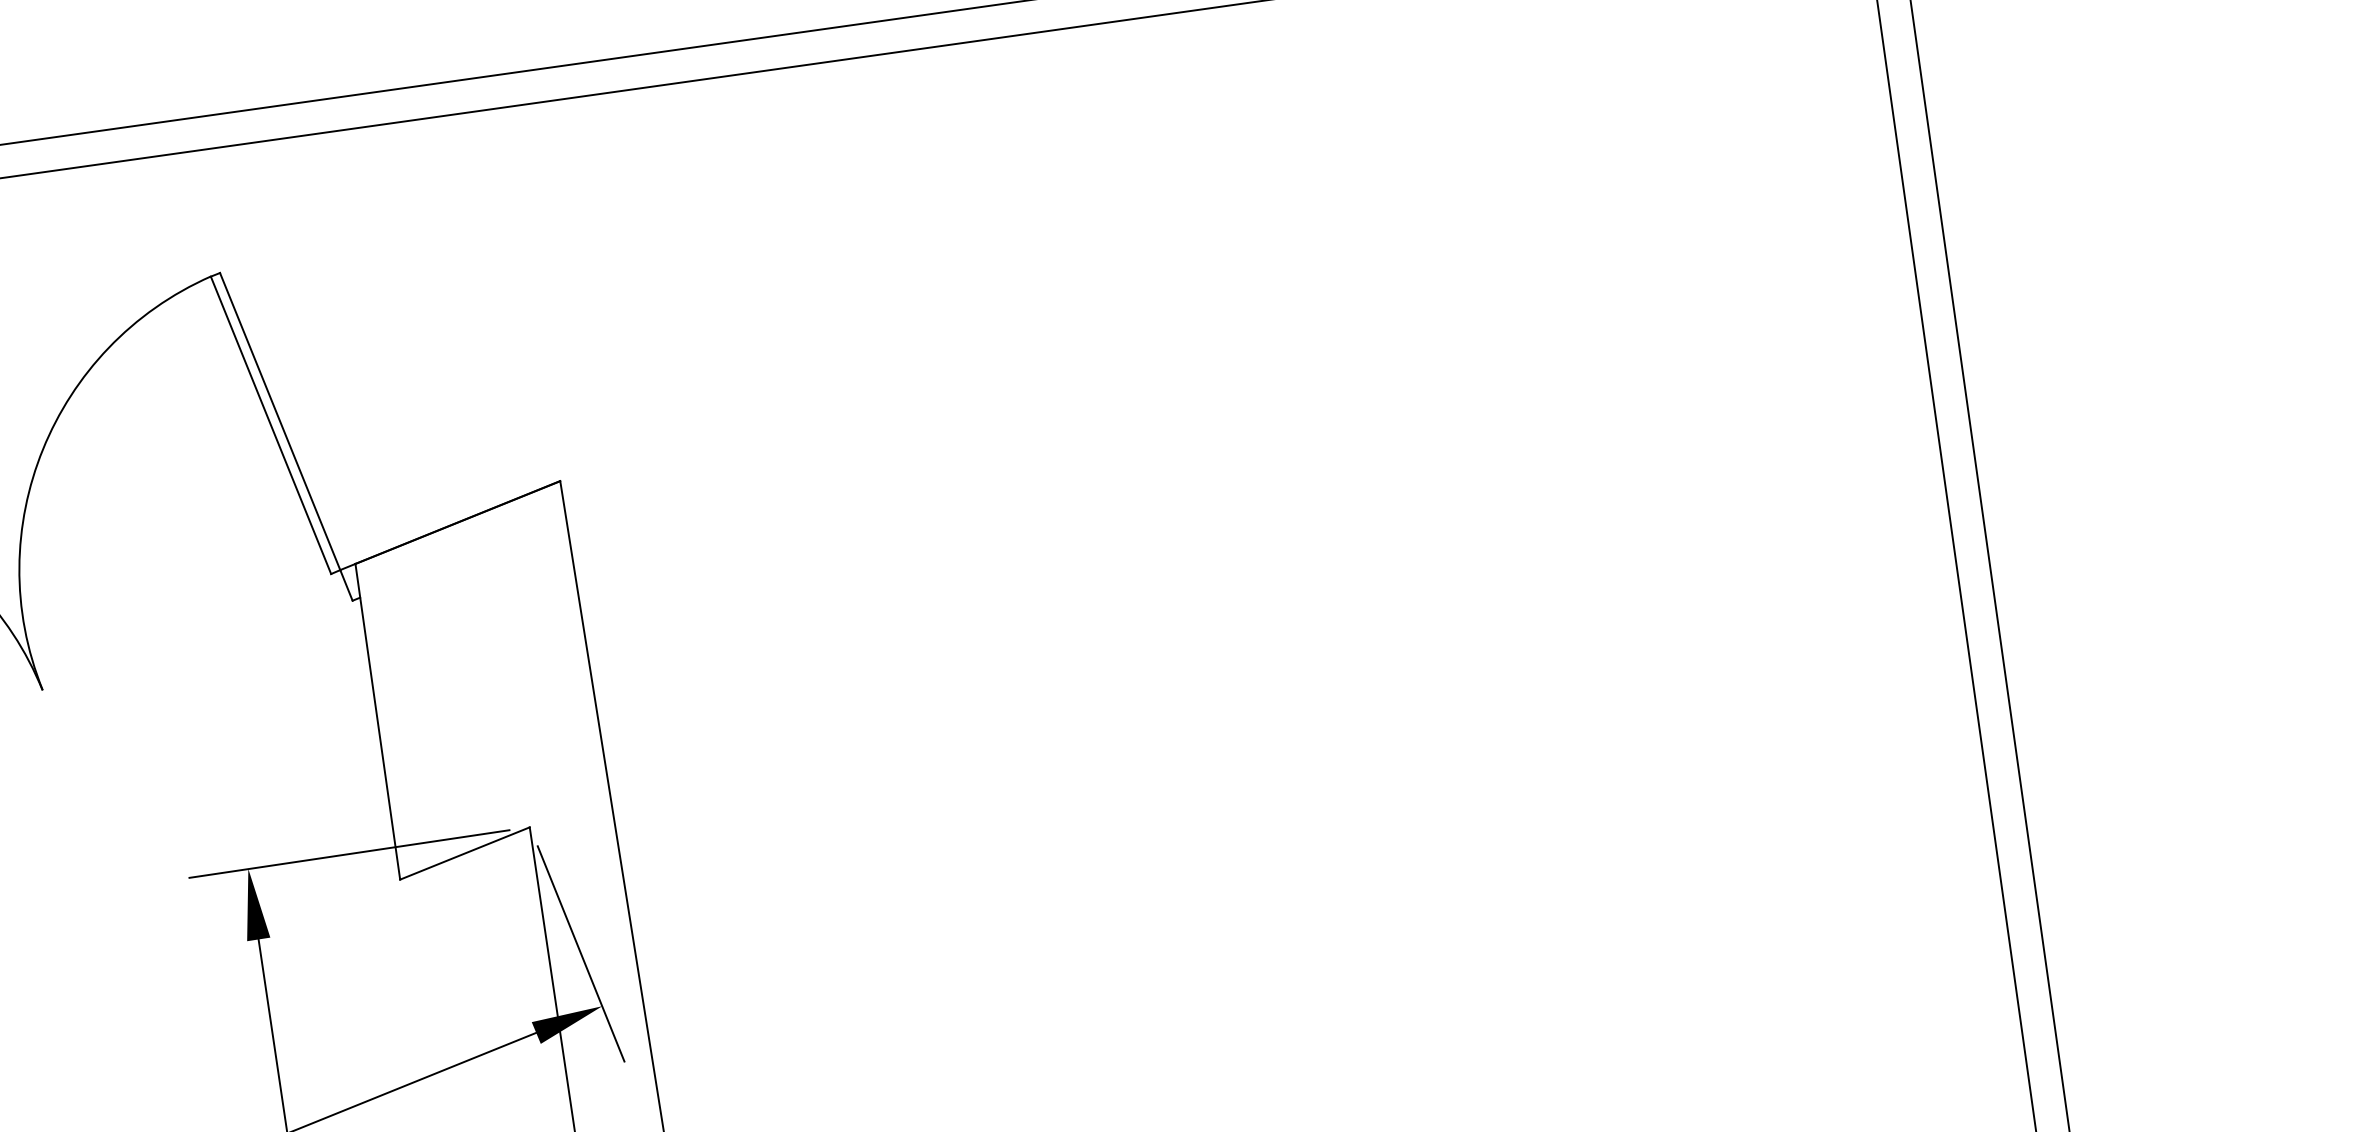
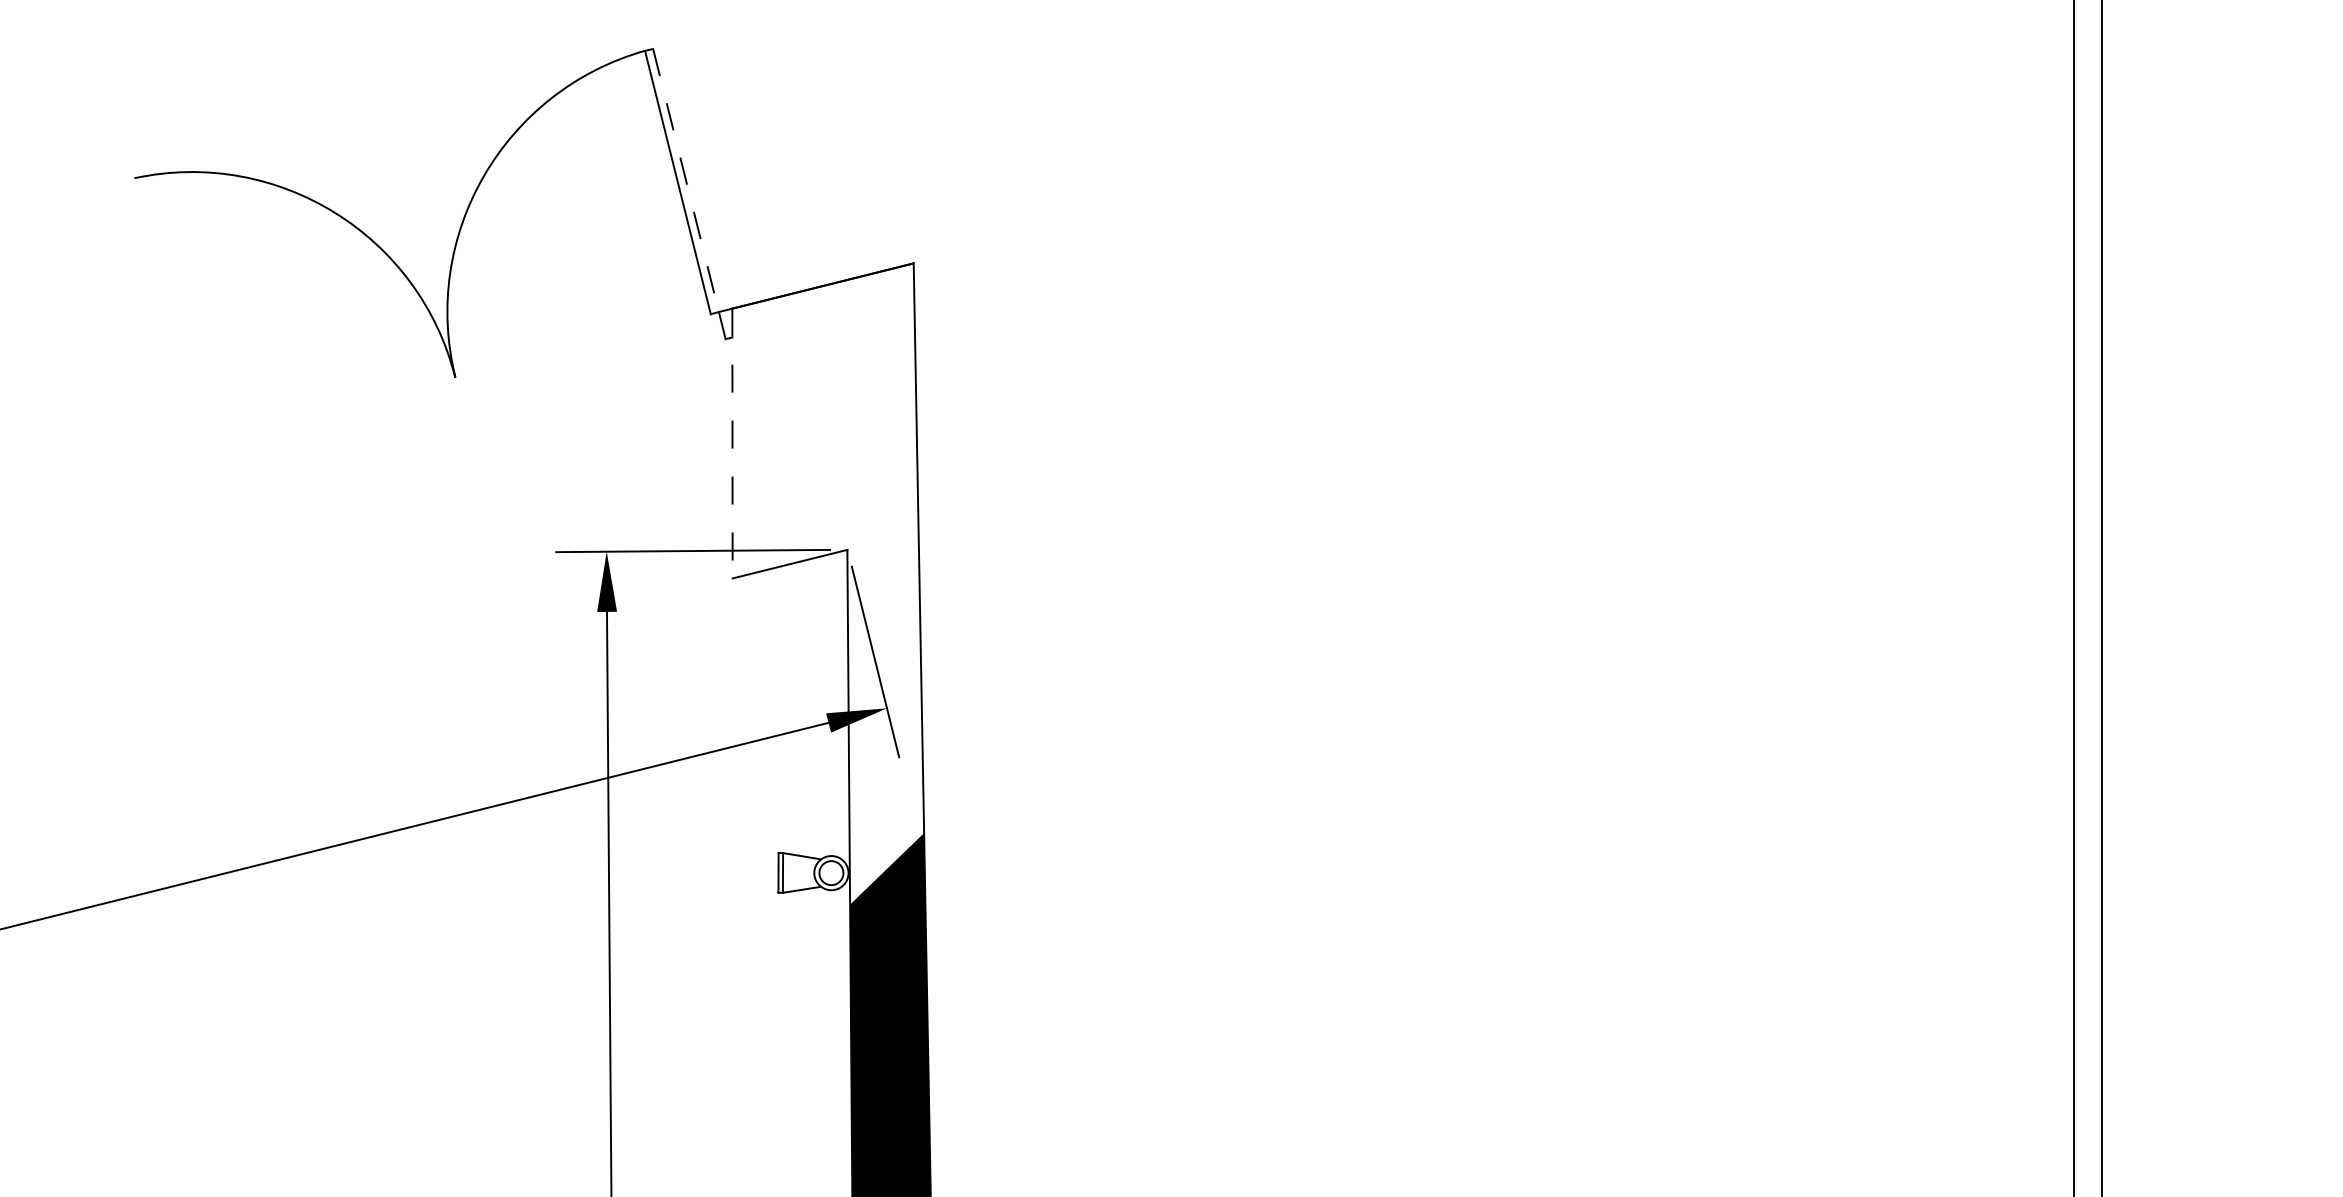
line: (280, 421) -> (686, 180), solid -> dashed
line: (377, 721) -> (732, 443), solid -> dashed

